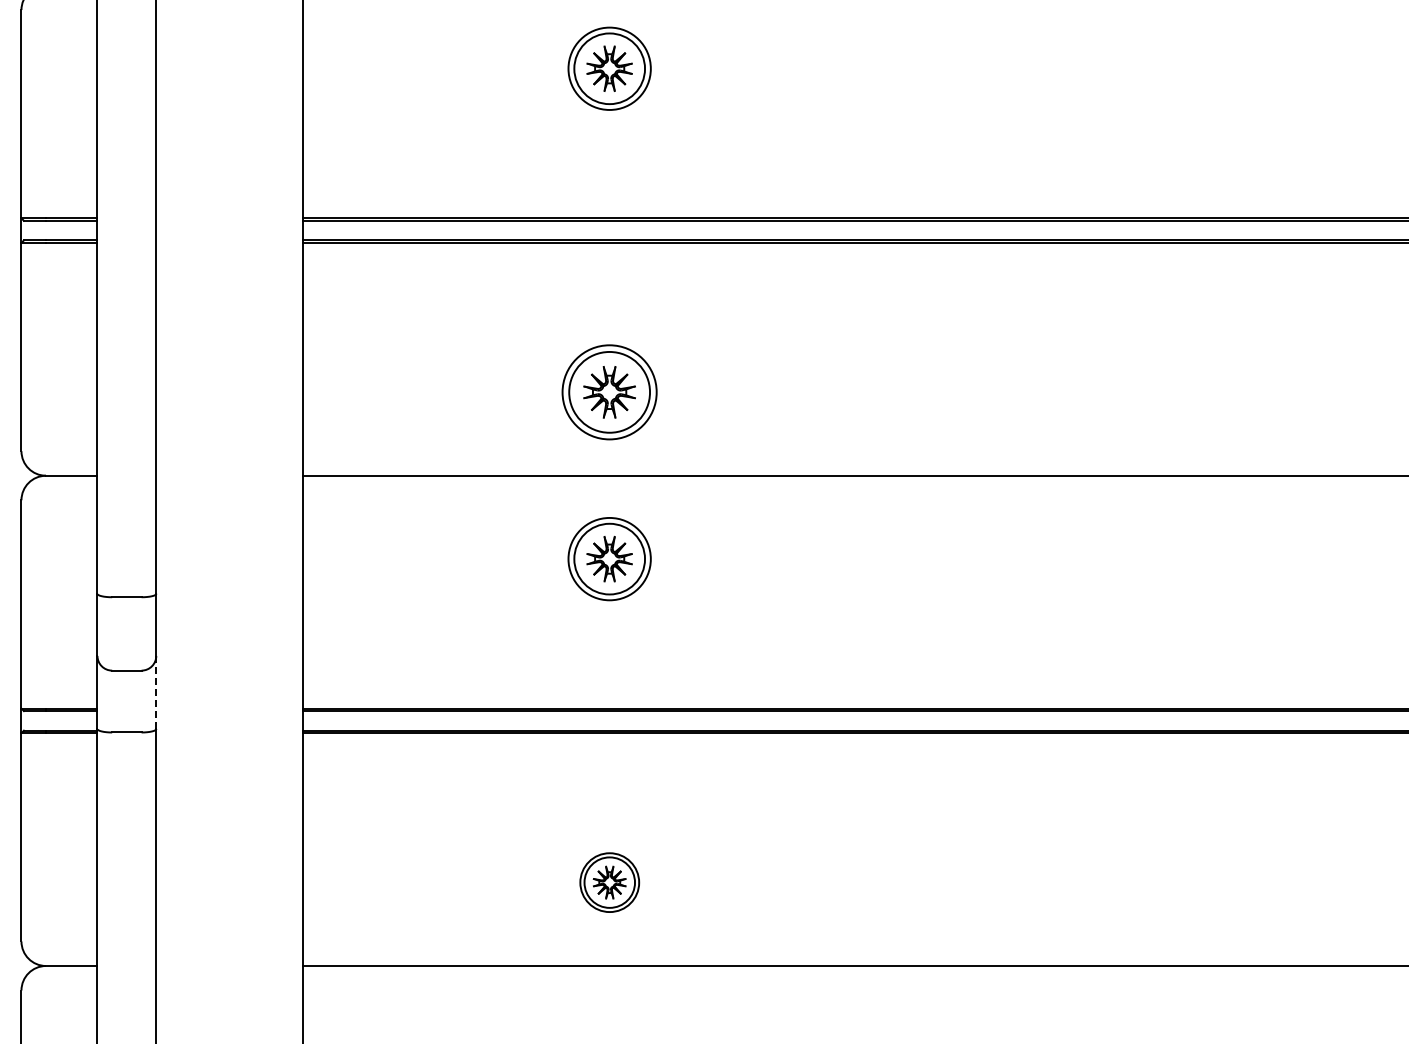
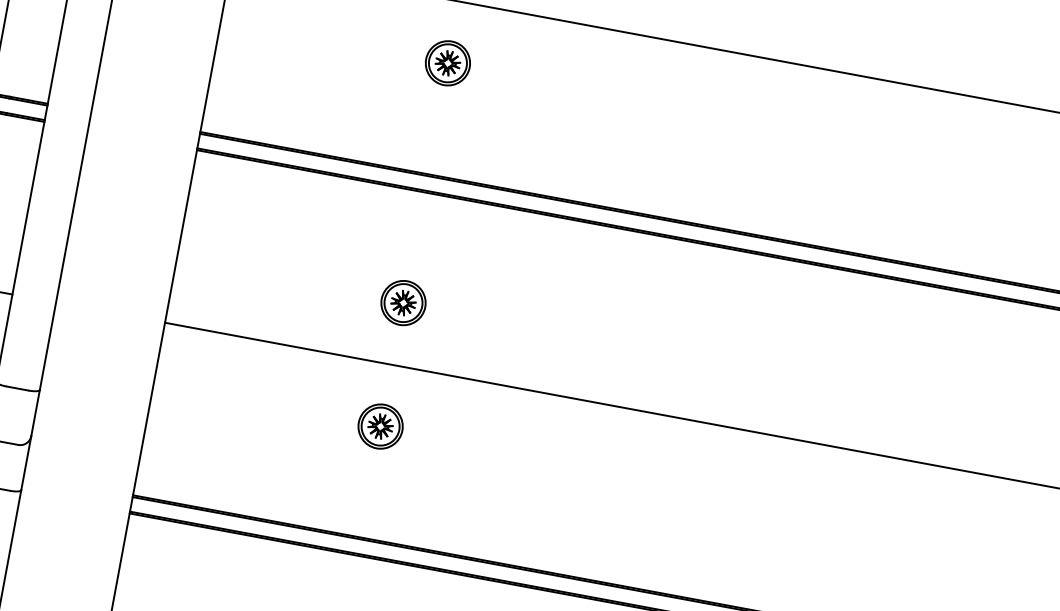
part: (609, 68) -> (447, 63), size x0.71
part: (609, 392) -> (403, 303), size x0.62
part: (609, 558) -> (380, 426), size x0.71
line: (156, 692) -> (26, 463), dashed -> solid

